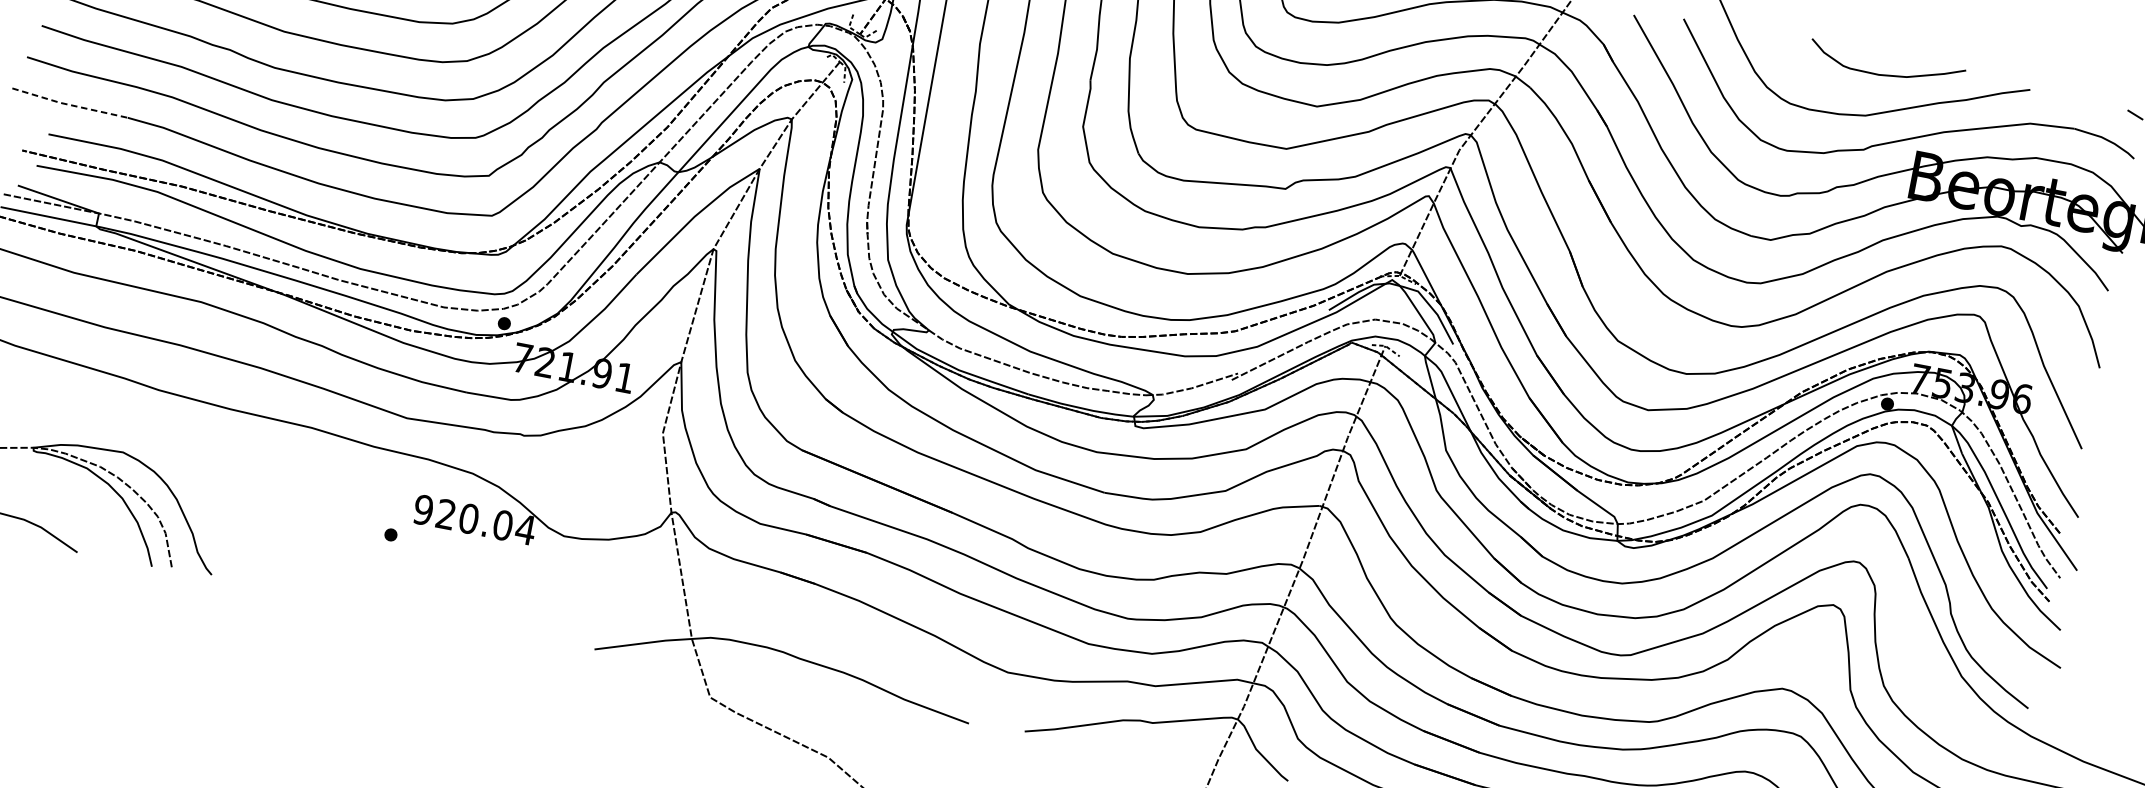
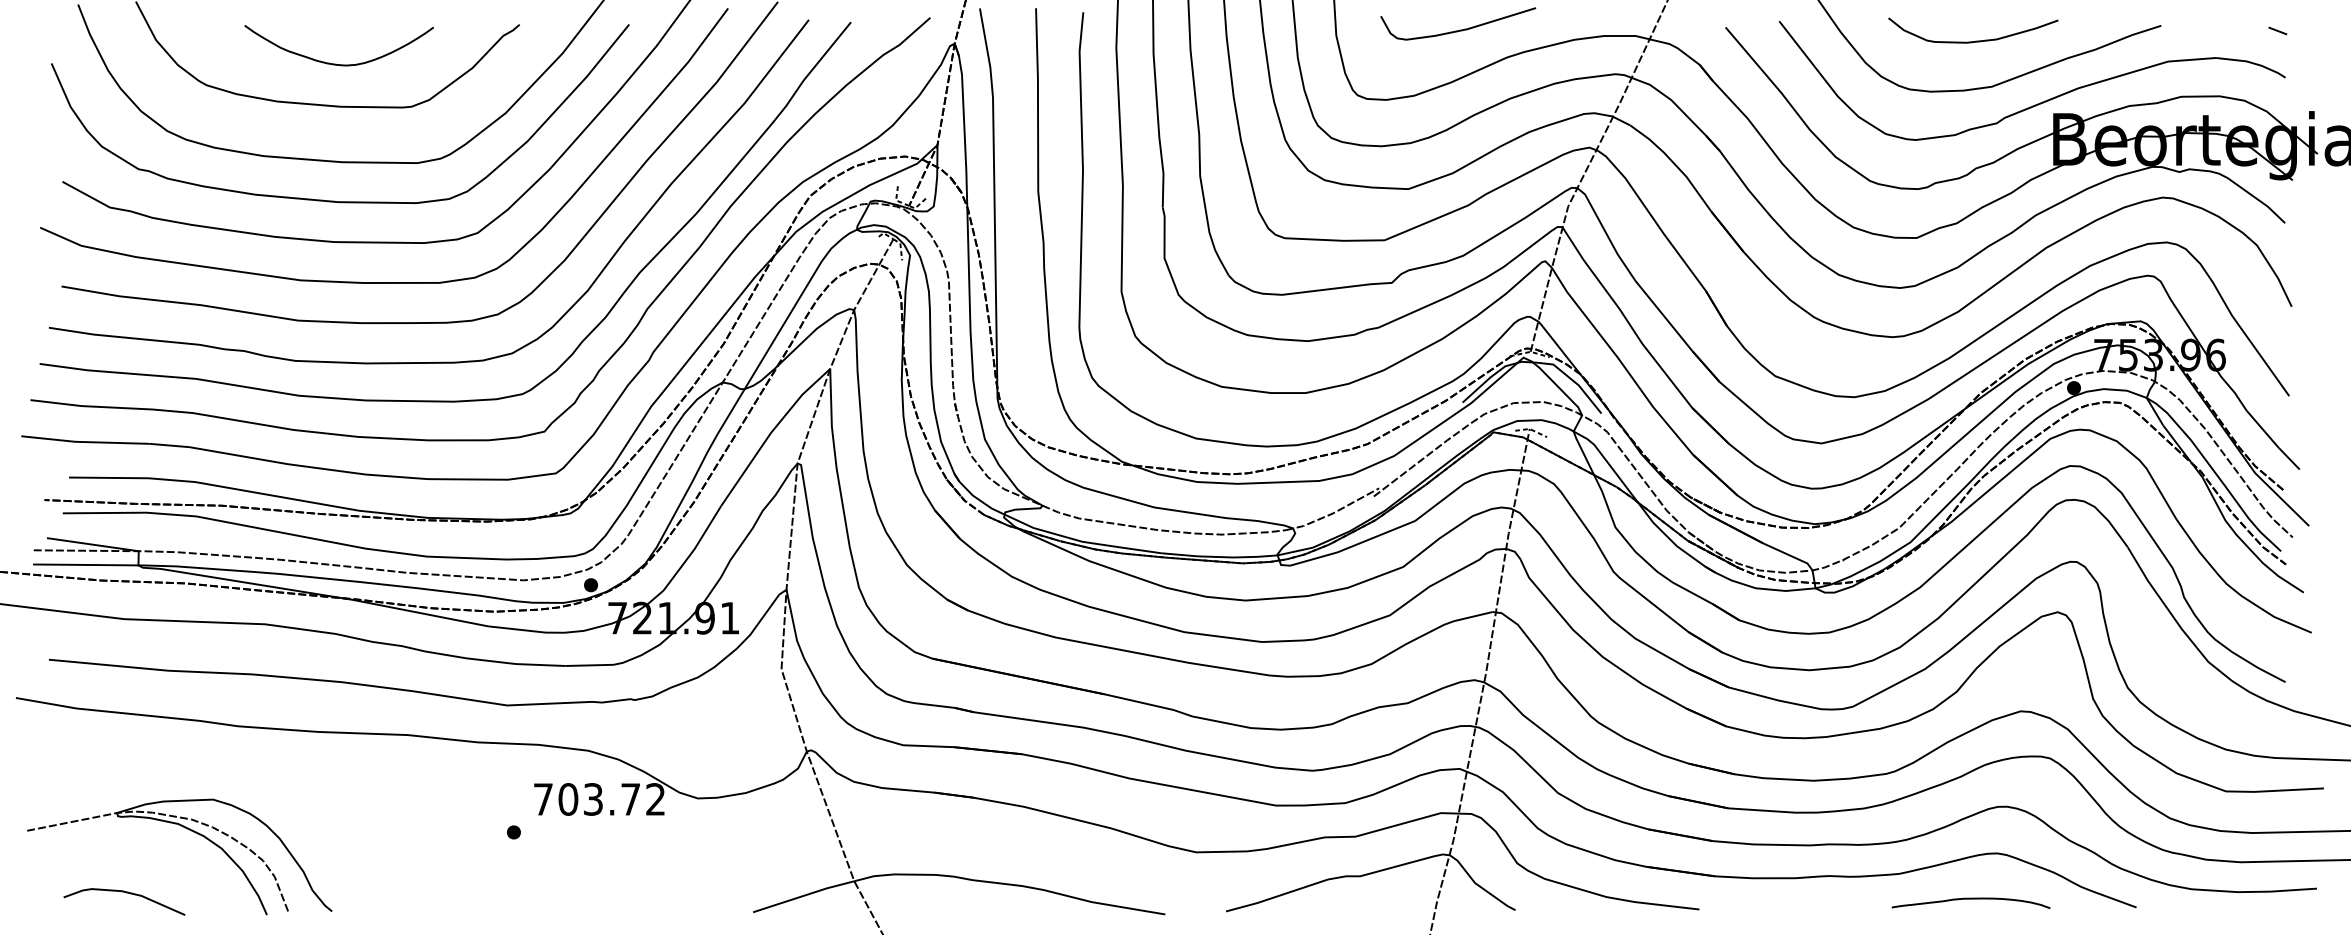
curve: (1887, 74) -> (1975, 40), moved
line: (69, 105) -> (85, 442), dashed -> solid
text: (474, 519) -> (599, 799), 920.04 -> 703.72

